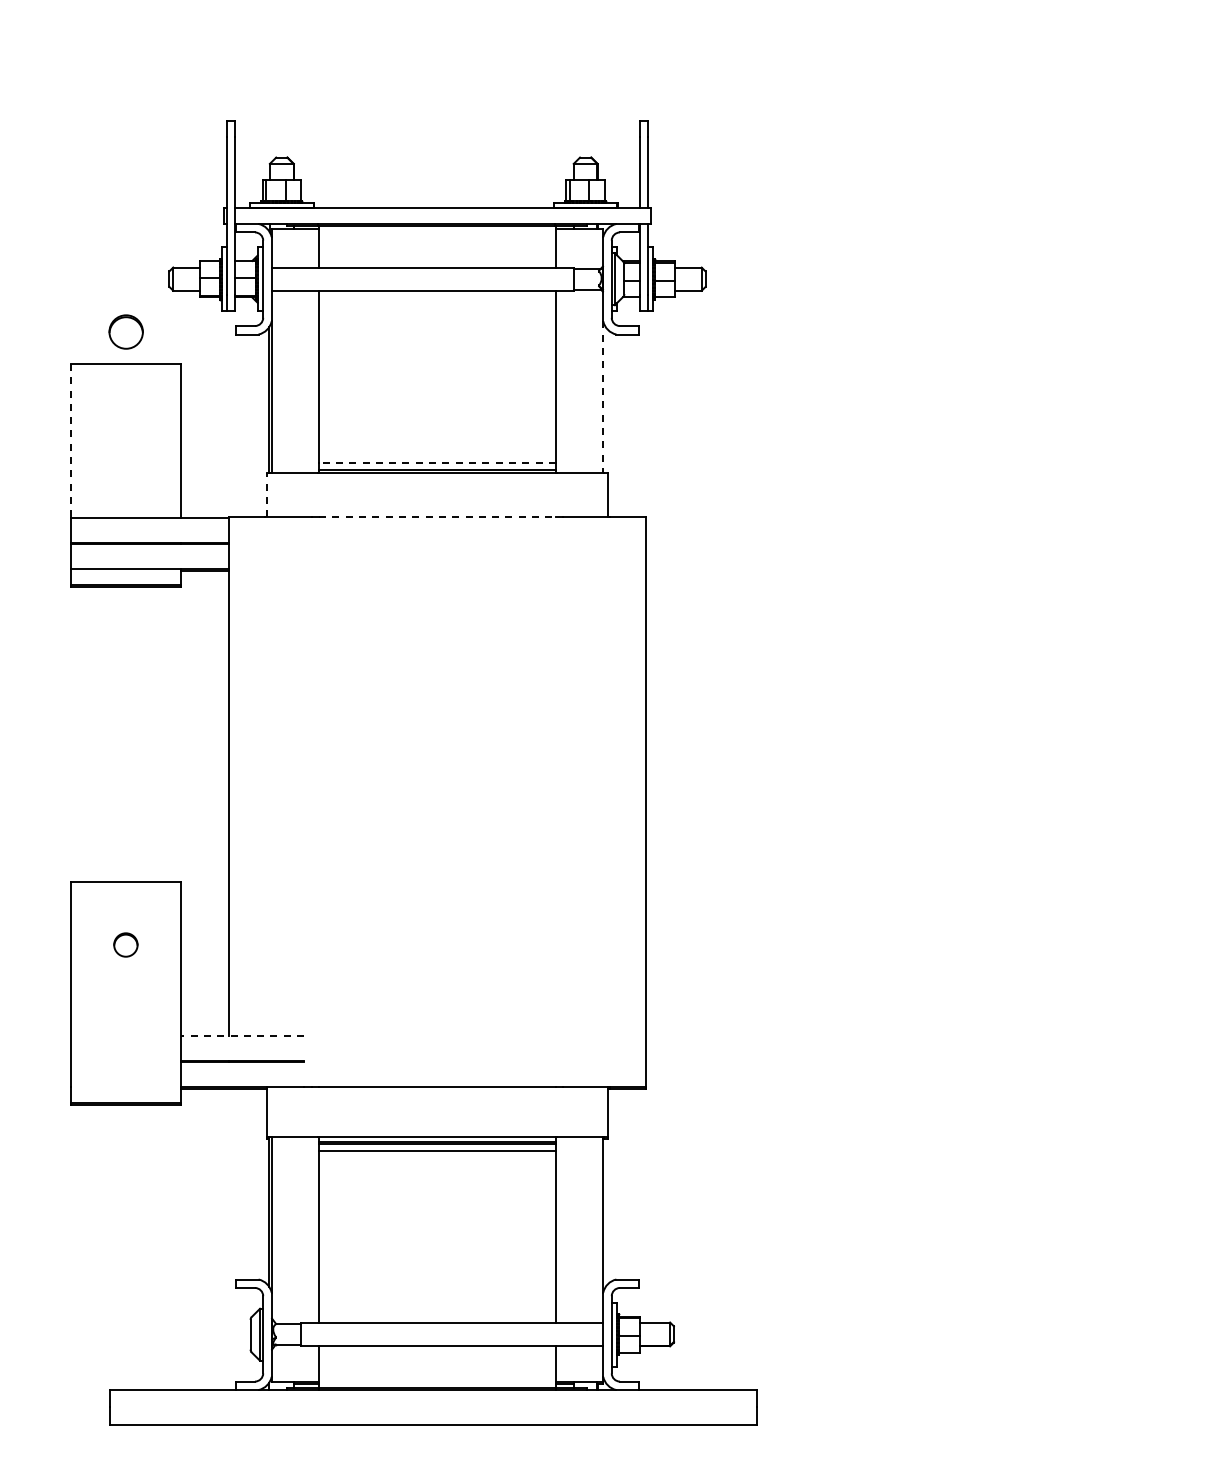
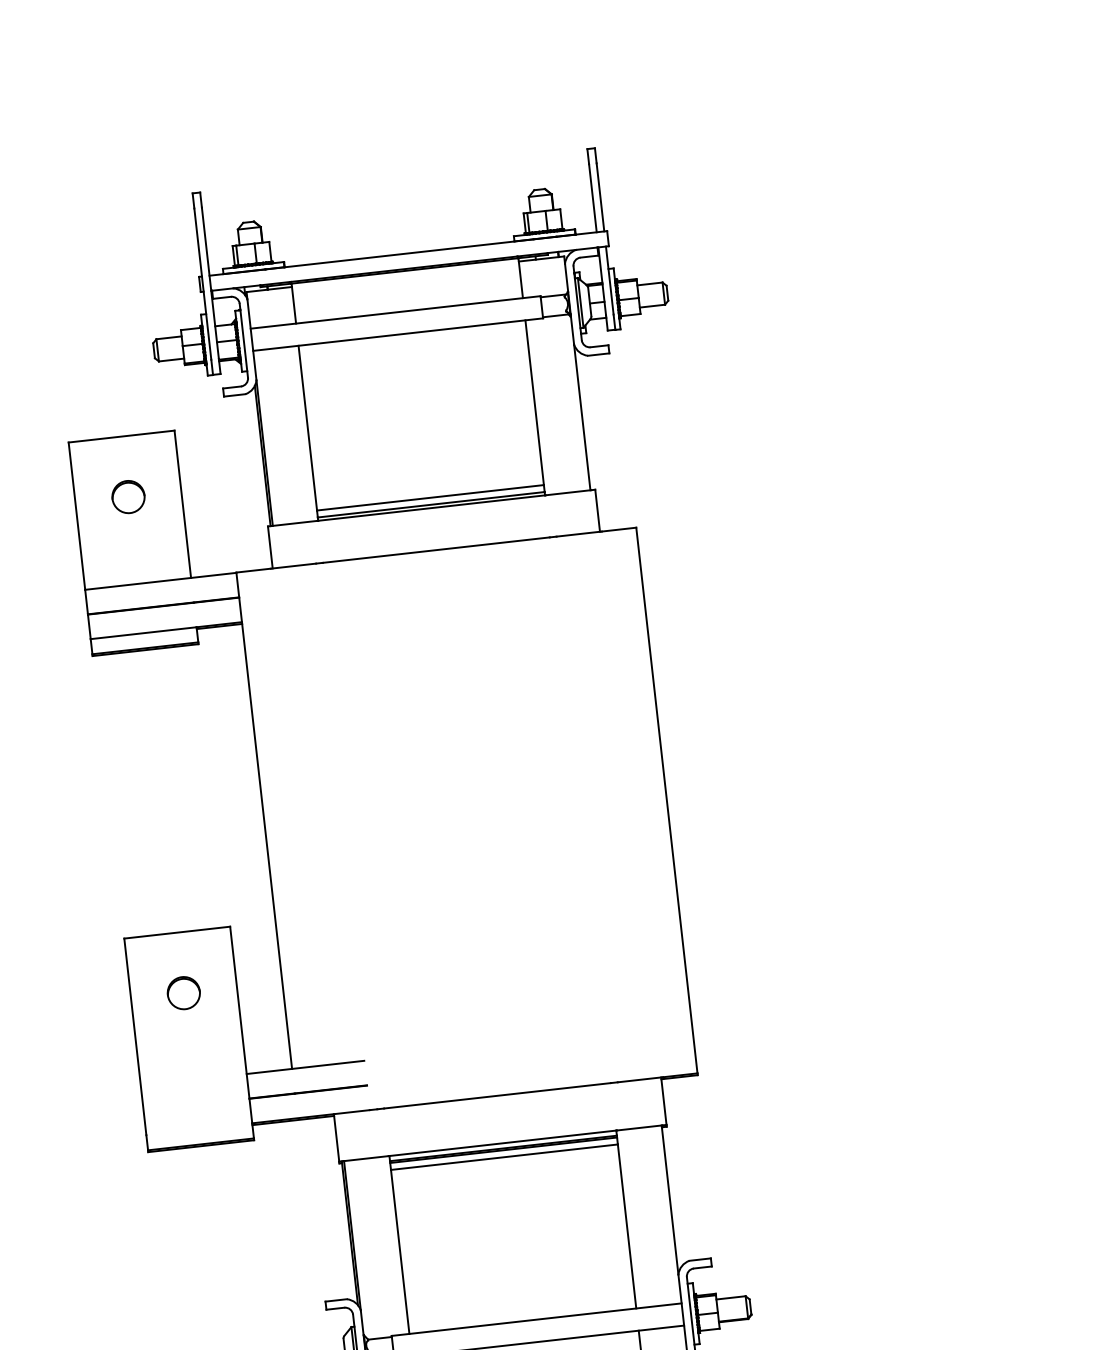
part: (125, 331) -> (127, 496), moved
line: (603, 397) -> (582, 417), dashed -> solid
line: (70, 440) -> (76, 515), dashed -> solid
line: (436, 462) -> (429, 497), dashed -> solid
line: (266, 495) -> (270, 547), dashed -> solid
line: (437, 517) -> (436, 550), dashed -> solid
part: (125, 944) -> (183, 992), size x1.43
line: (242, 1035) -> (305, 1067), dashed -> solid

